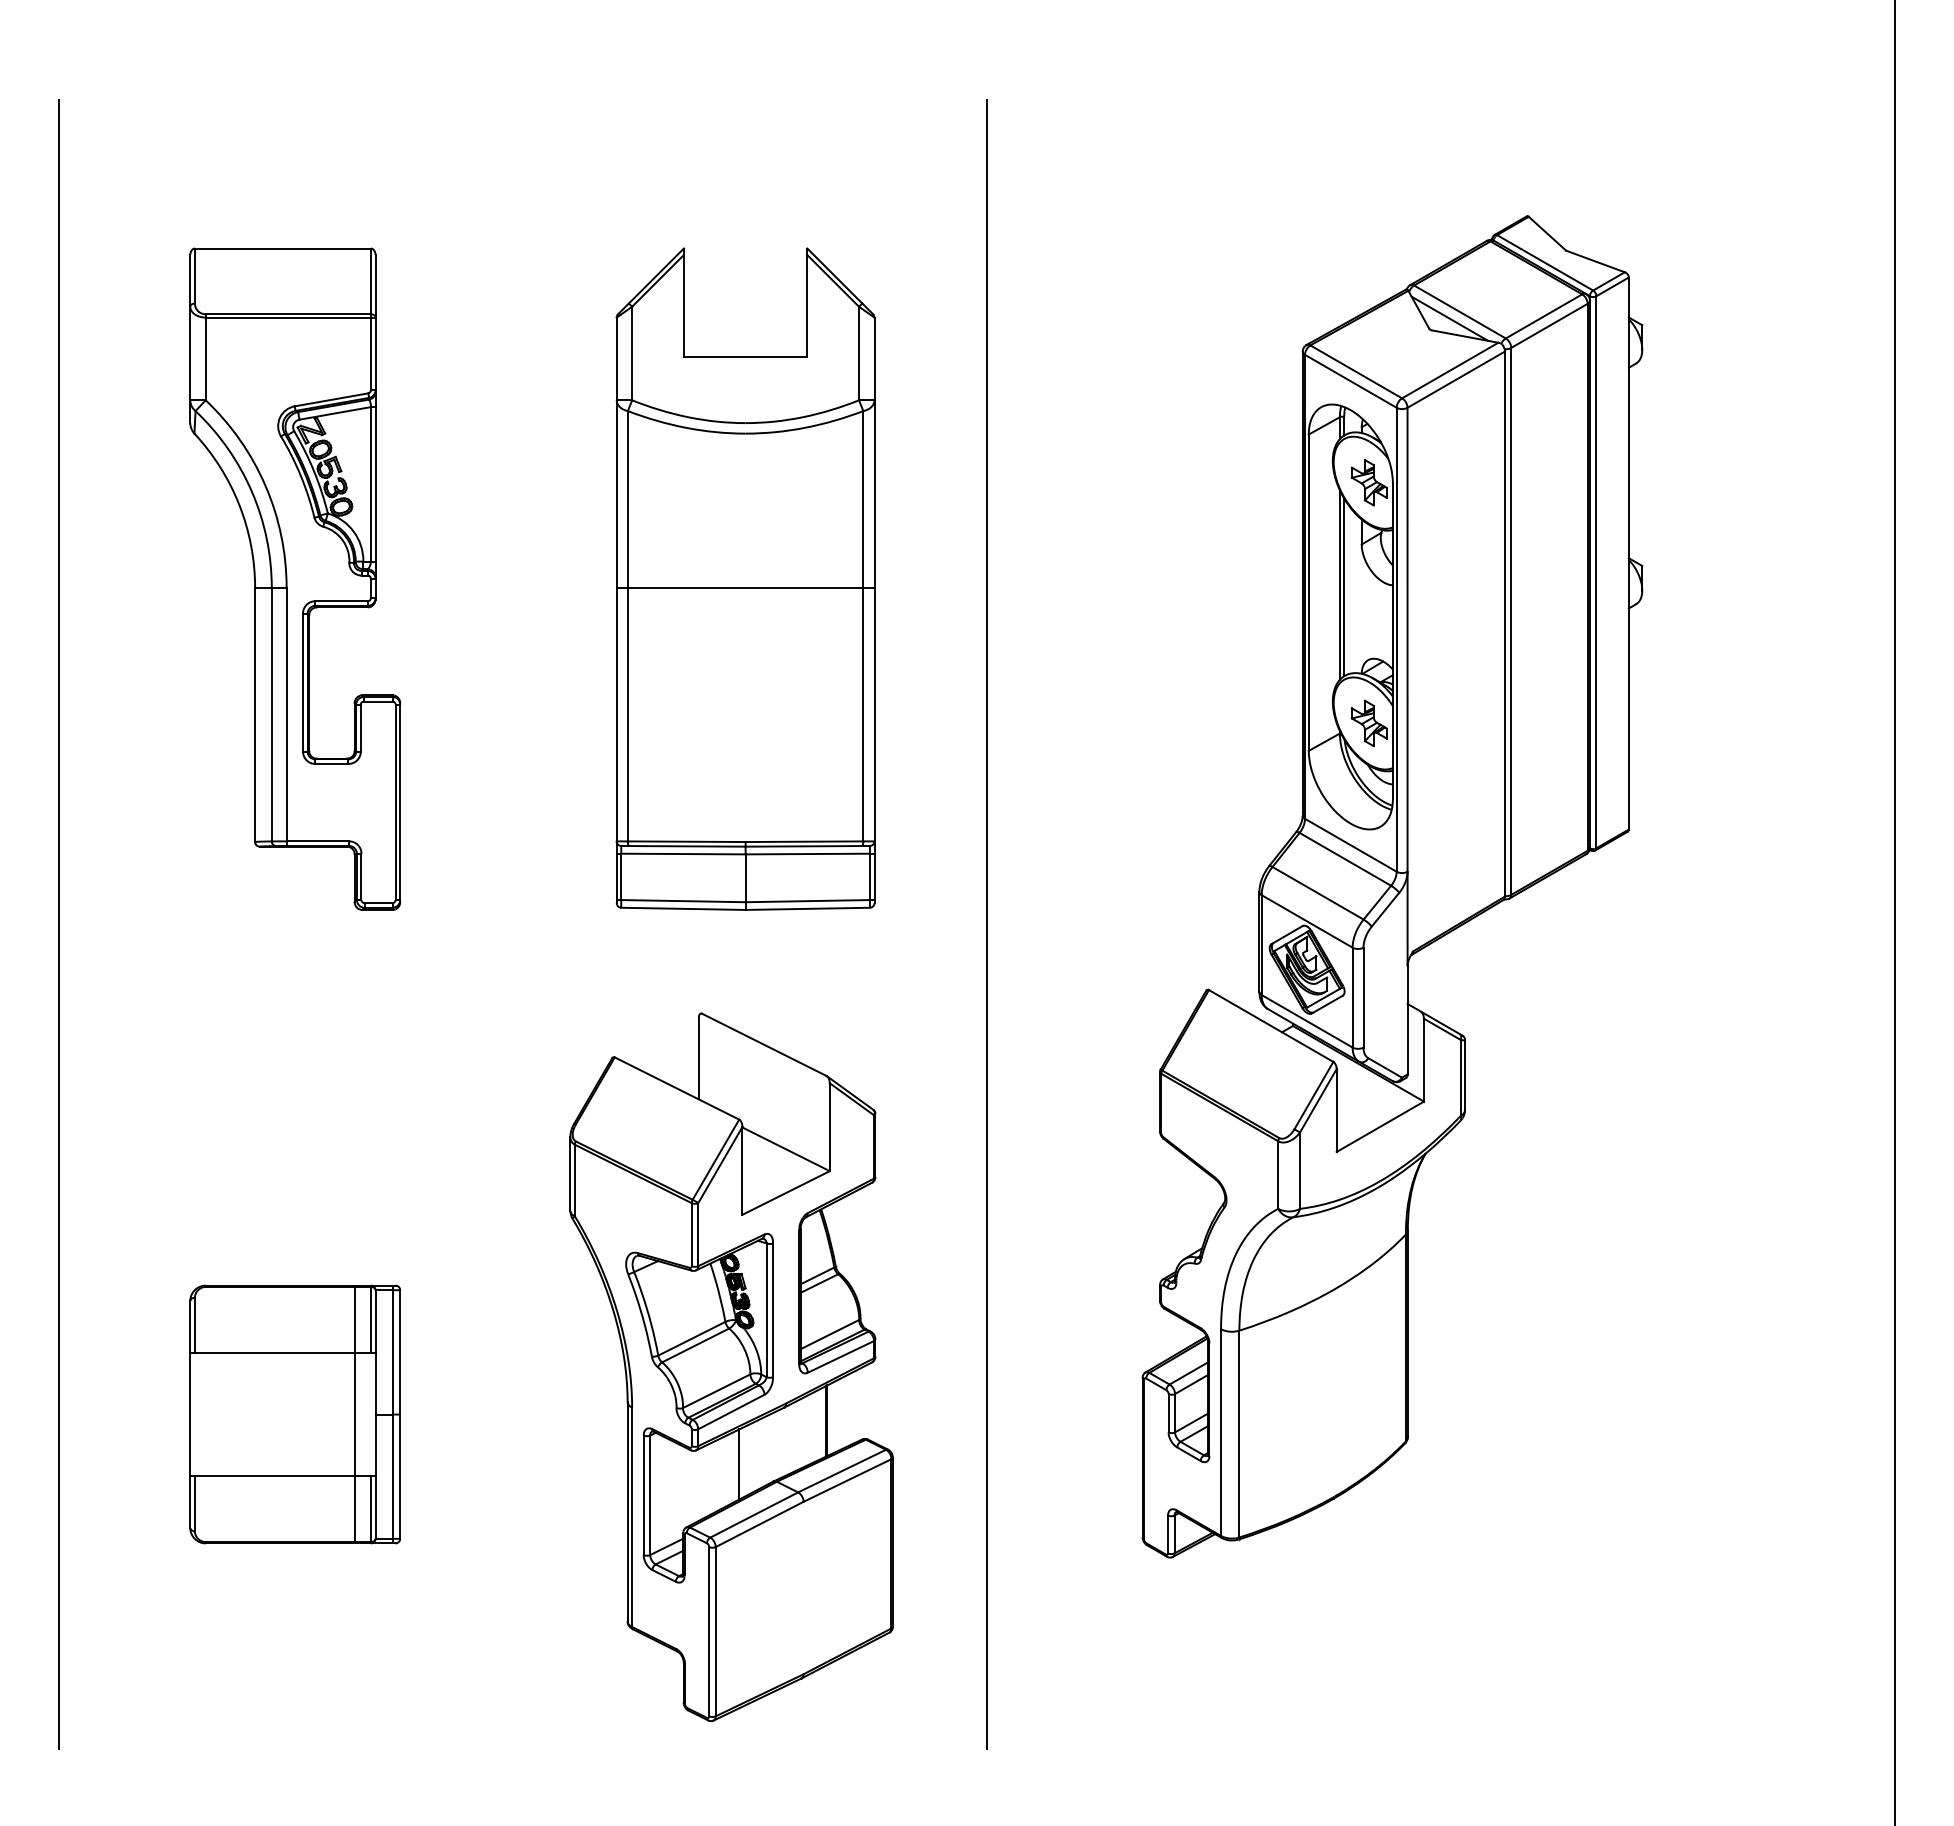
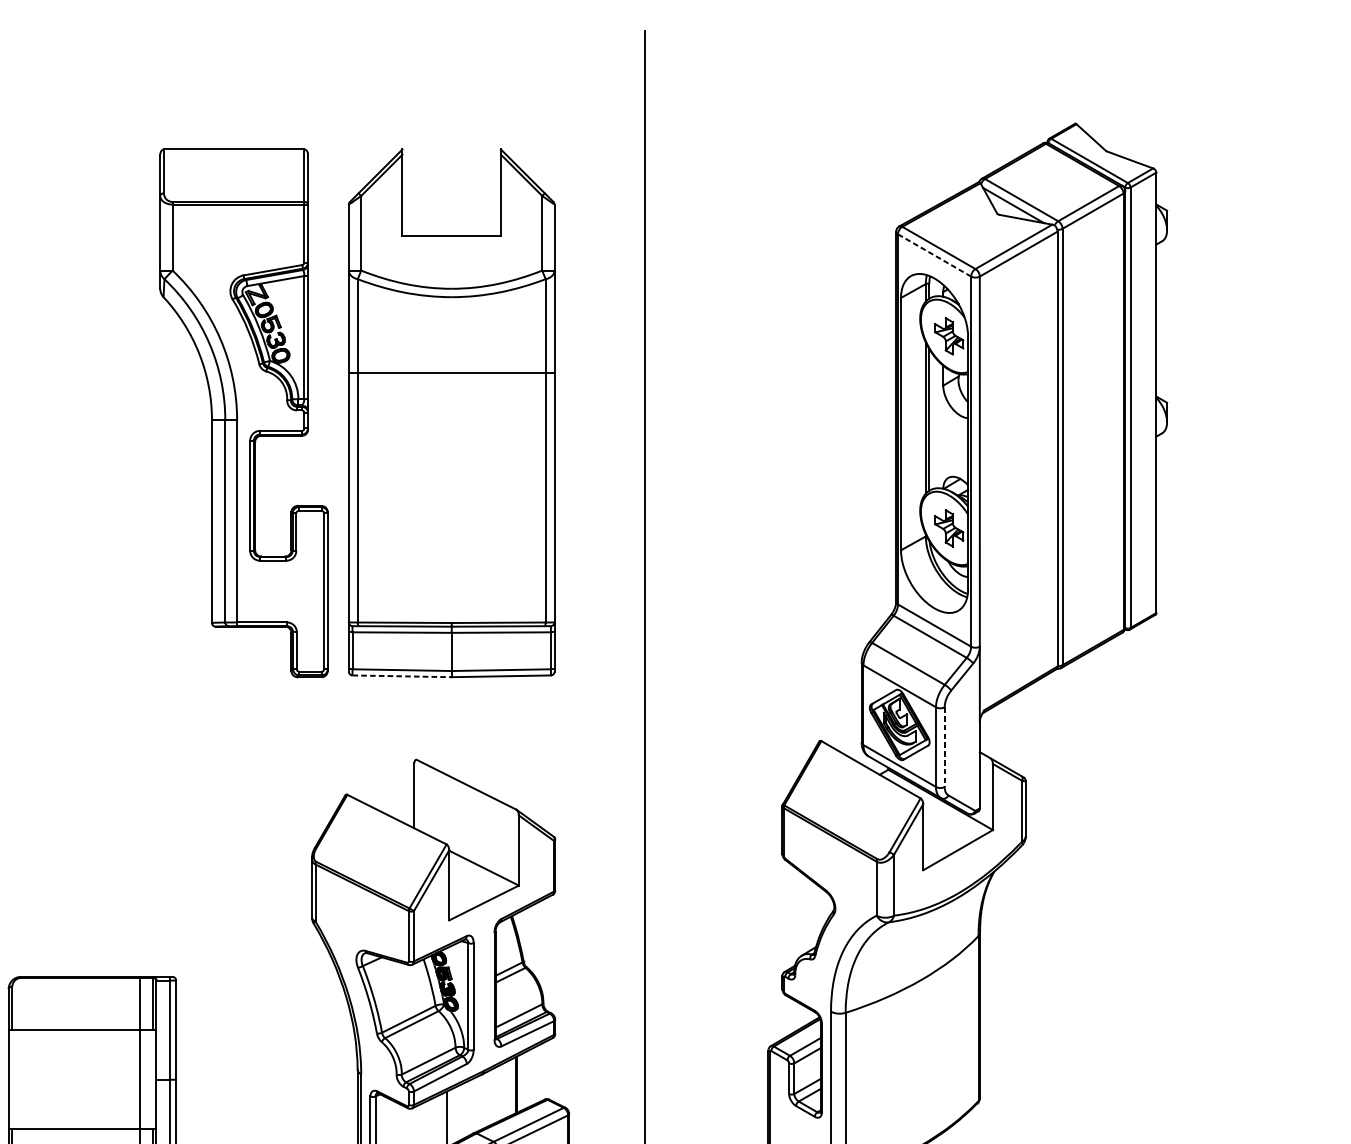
line: (1350, 381) -> (934, 255), solid -> dashed
part: (295, 578) -> (244, 412), moved
line: (745, 588) -> (451, 372), moved
line: (683, 908) -> (402, 676), solid -> dashed
line: (1363, 997) -> (944, 747), solid -> dashed

